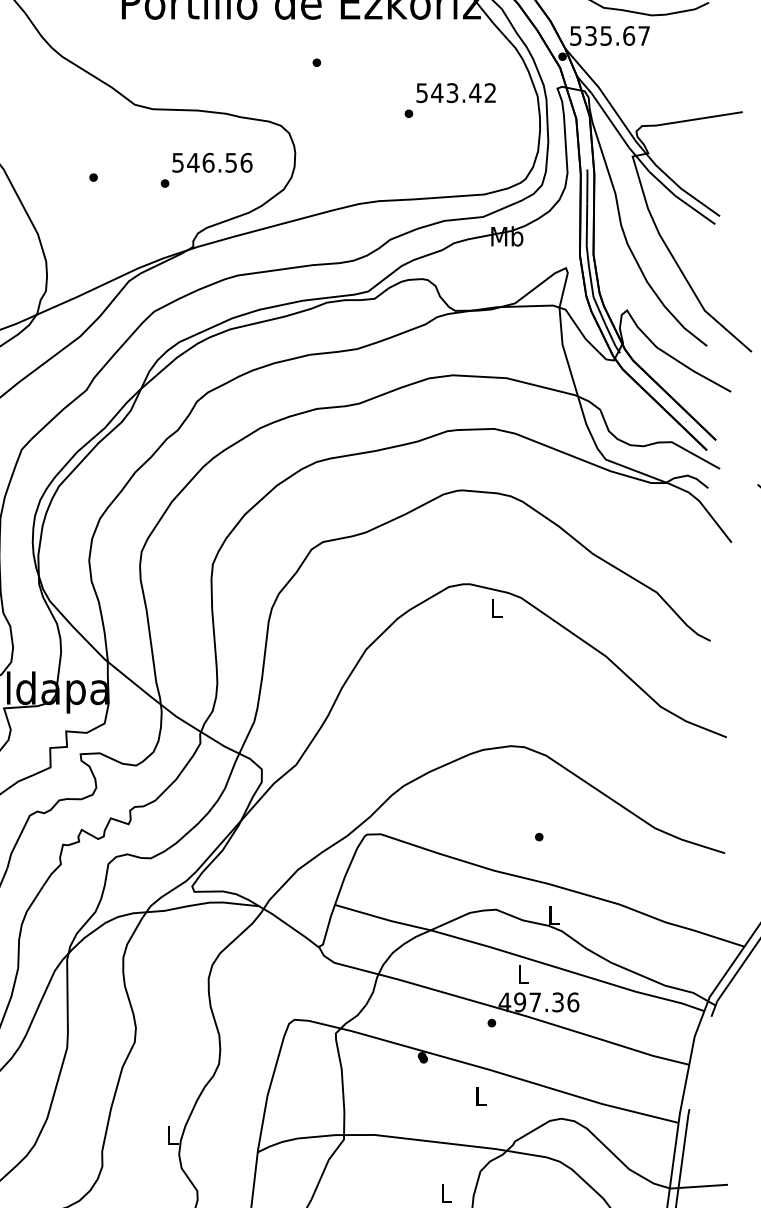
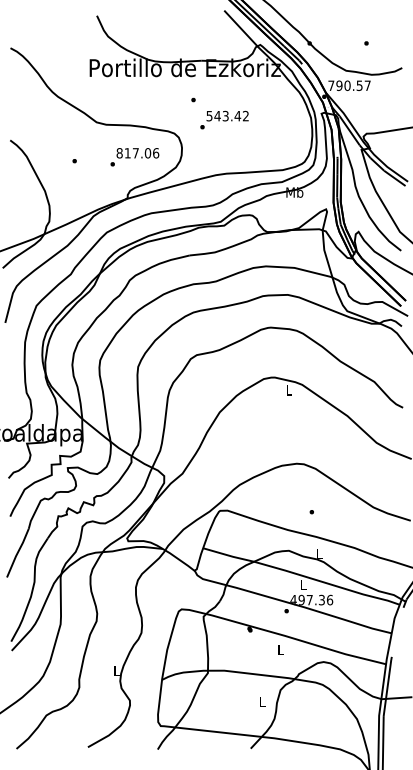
text: (602, 35) -> (345, 85), 535.67 -> 790.57
text: (450, 99) -> (224, 119), moved
text: (204, 163) -> (133, 153), 546.56 -> 817.06

